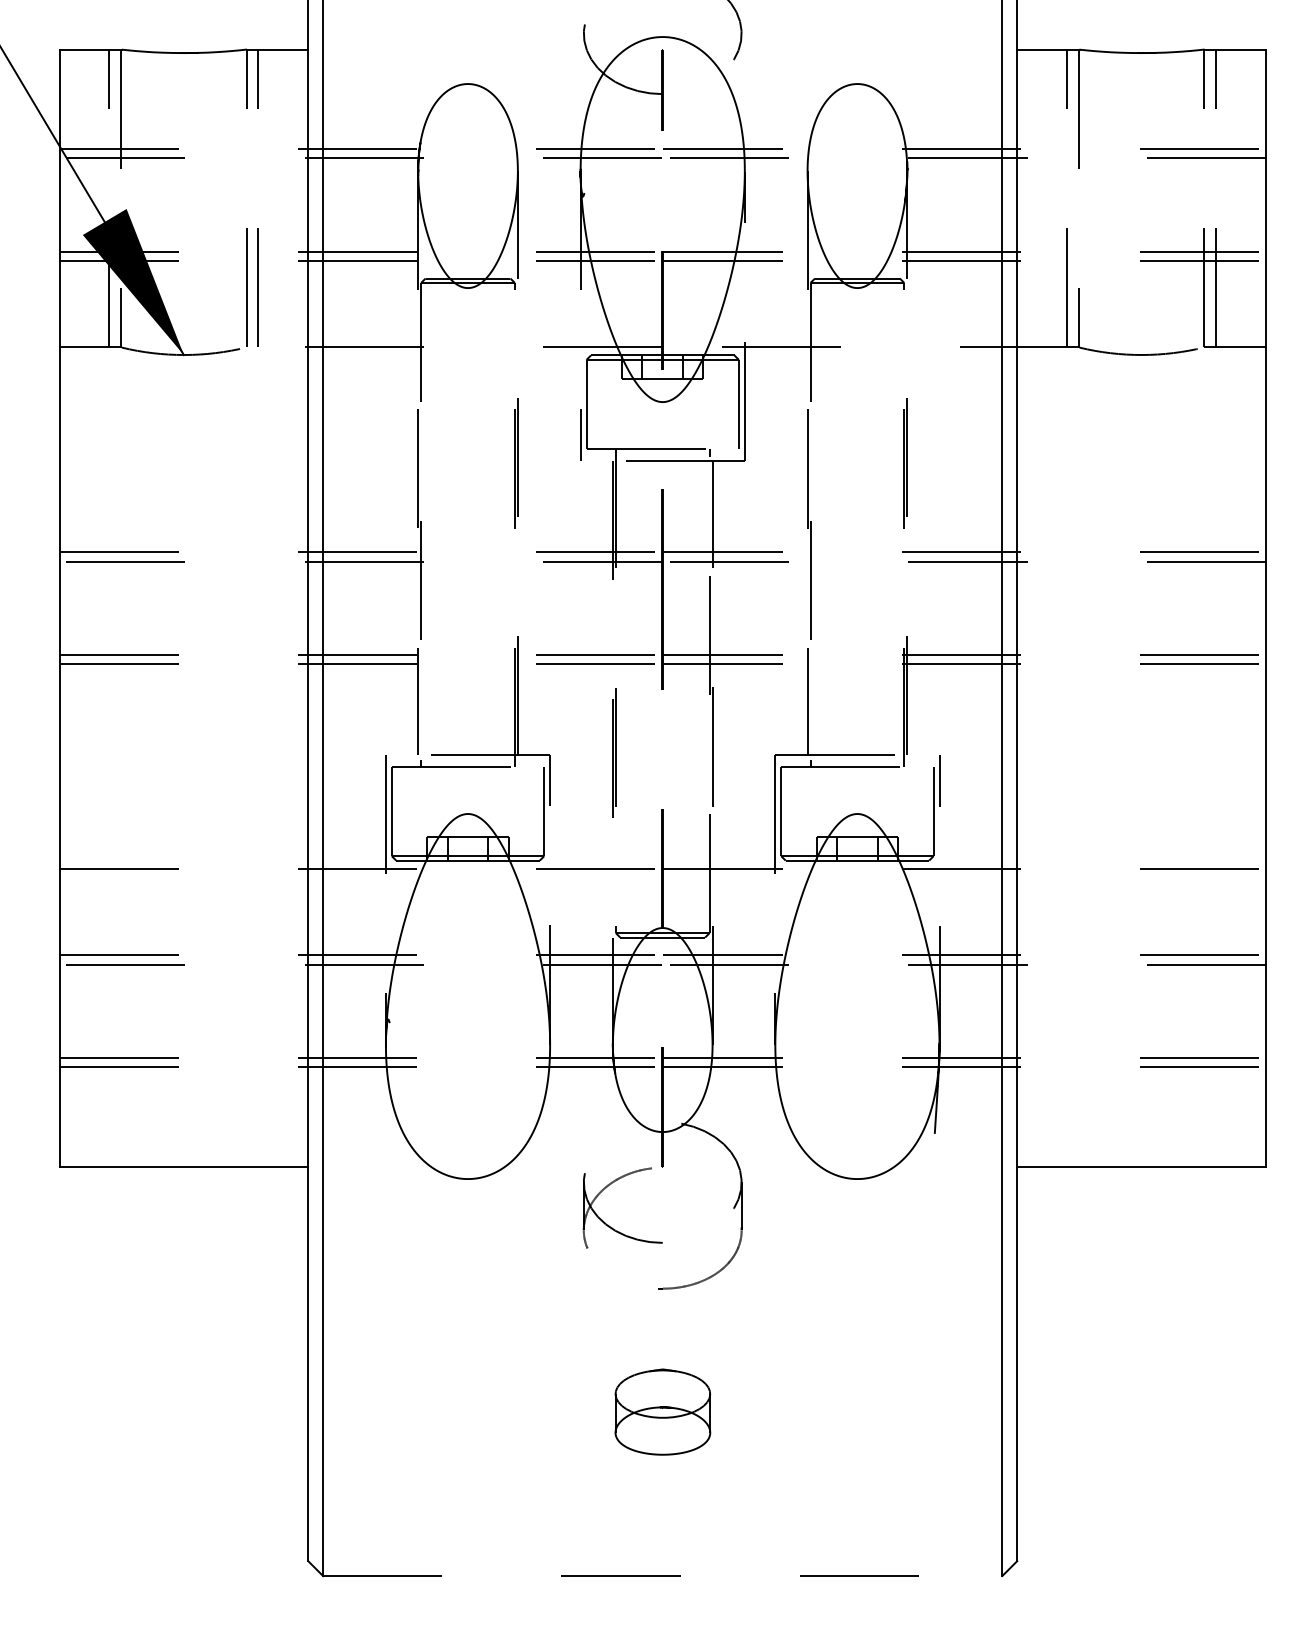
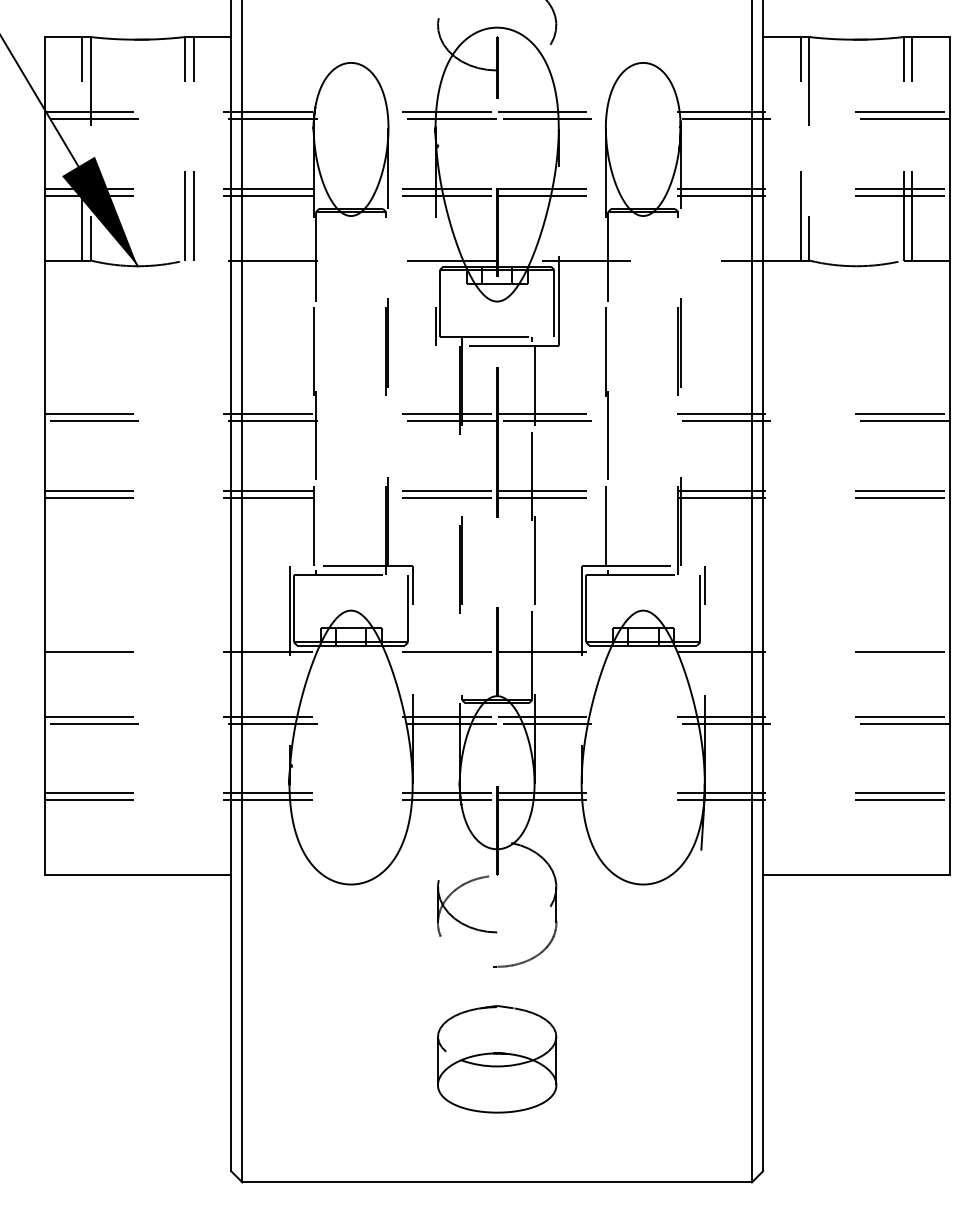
part: (663, 1412) -> (497, 1059), size x1.67
line: (663, 1576) -> (497, 1182), dashed -> solid

